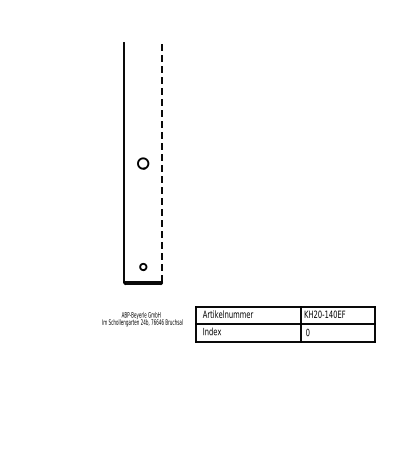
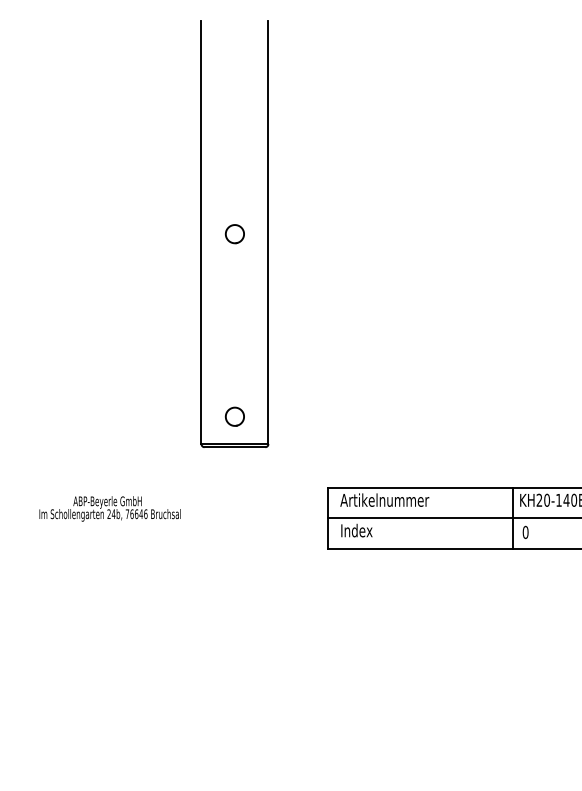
line: (162, 162) -> (269, 232), dashed -> solid
part: (143, 266) -> (235, 415), size x1.67
text: (142, 319) -> (110, 509), moved

